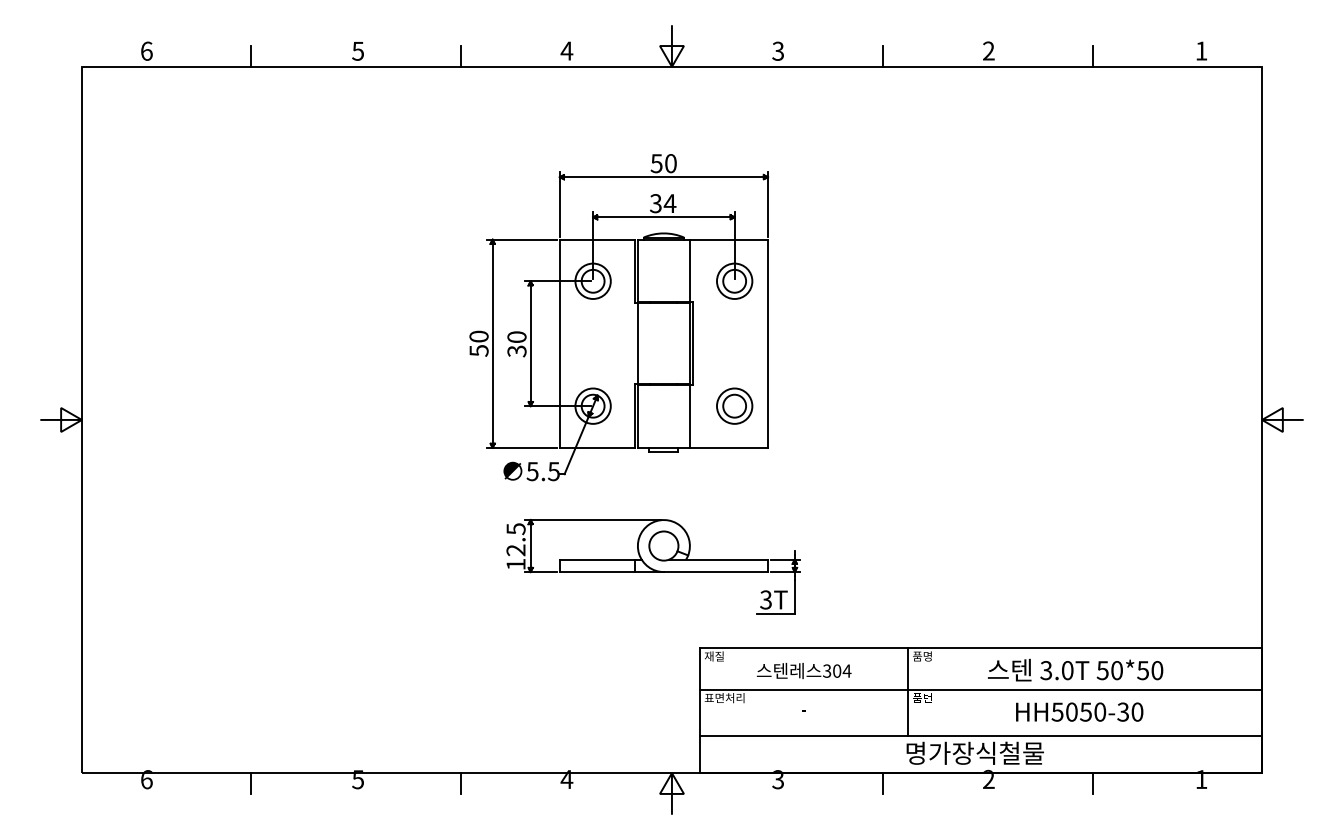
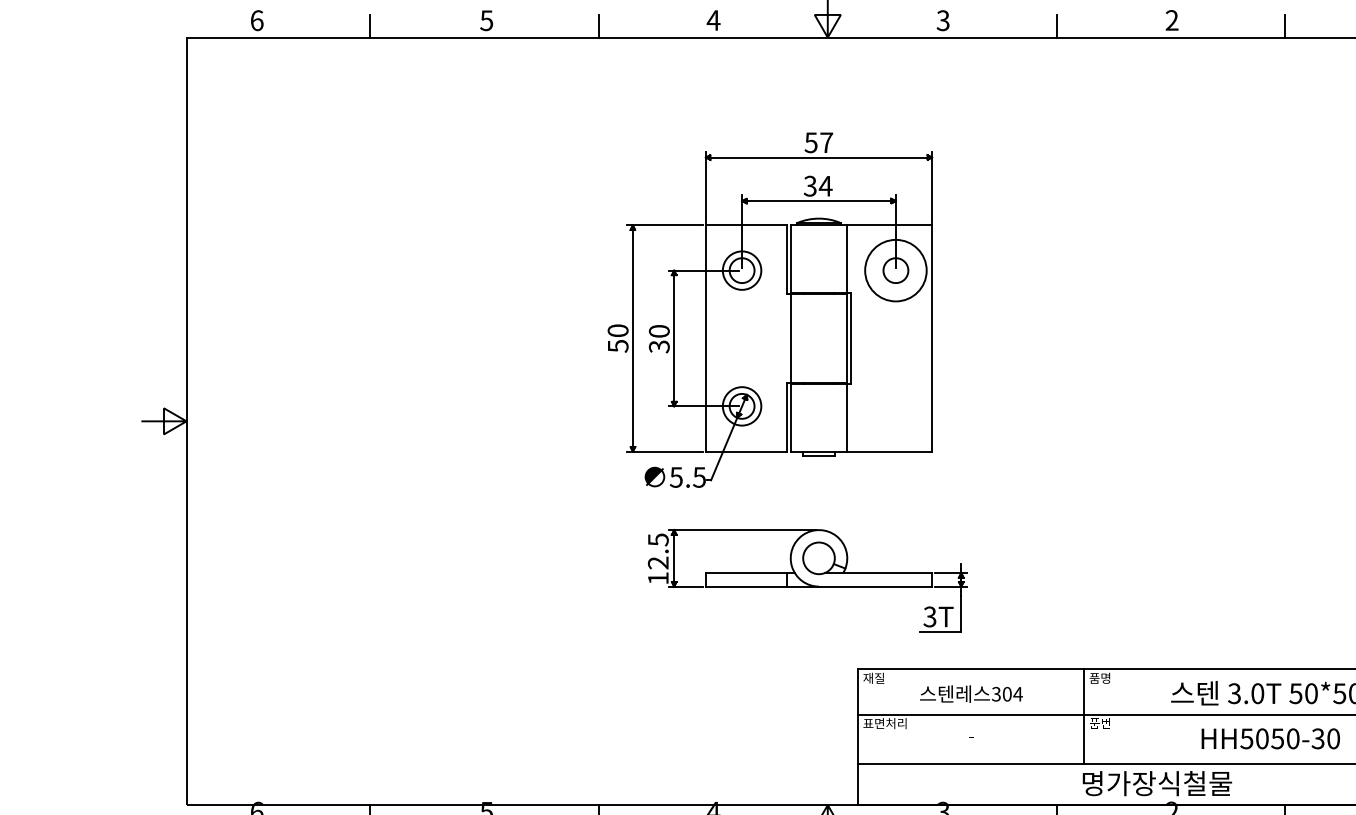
text: (670, 163) -> (826, 142), 50 -> 57
circle: (734, 280) -> (895, 269), size x1.6
part: (734, 405) -> (895, 405), removed

